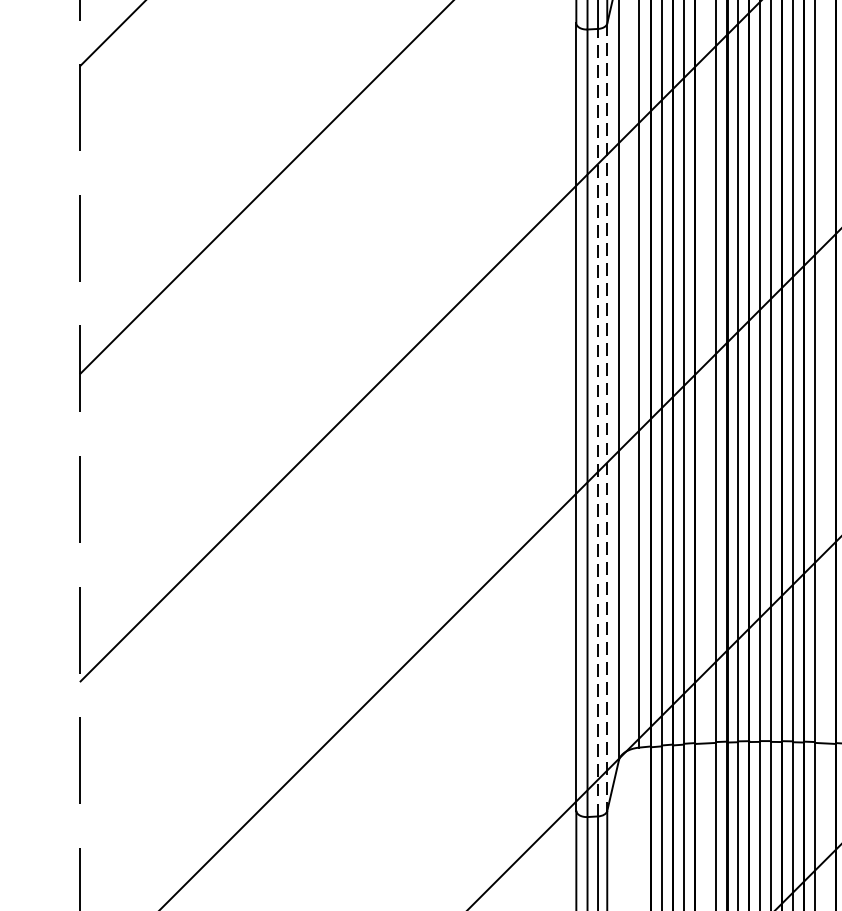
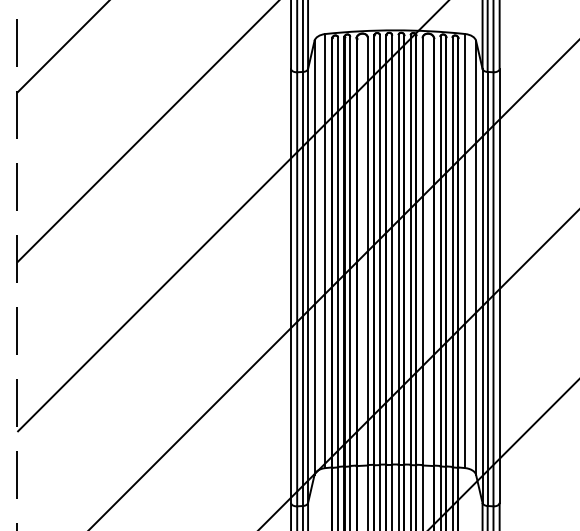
line: (608, 418) -> (308, 286), dashed -> solid
line: (597, 421) -> (302, 288), dashed -> solid

